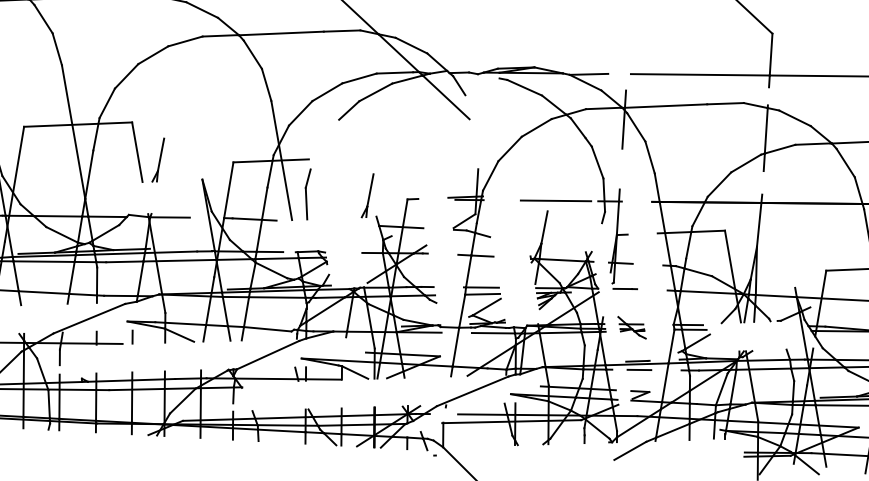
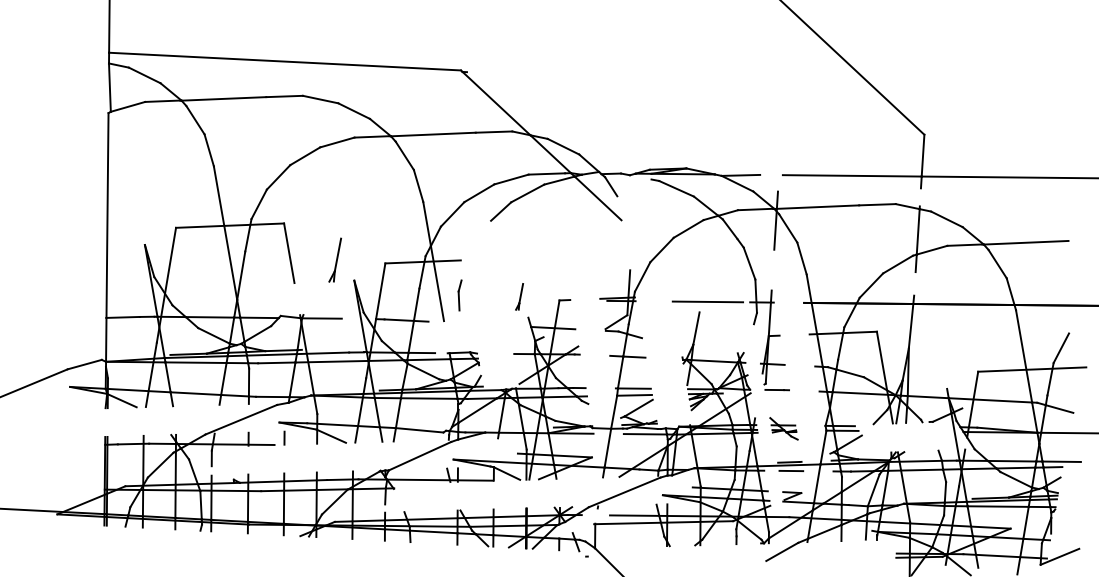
part: (157, 159) -> (334, 259), moved
part: (307, 194) -> (459, 295), size x0.6
part: (367, 195) -> (519, 296), size x0.6

